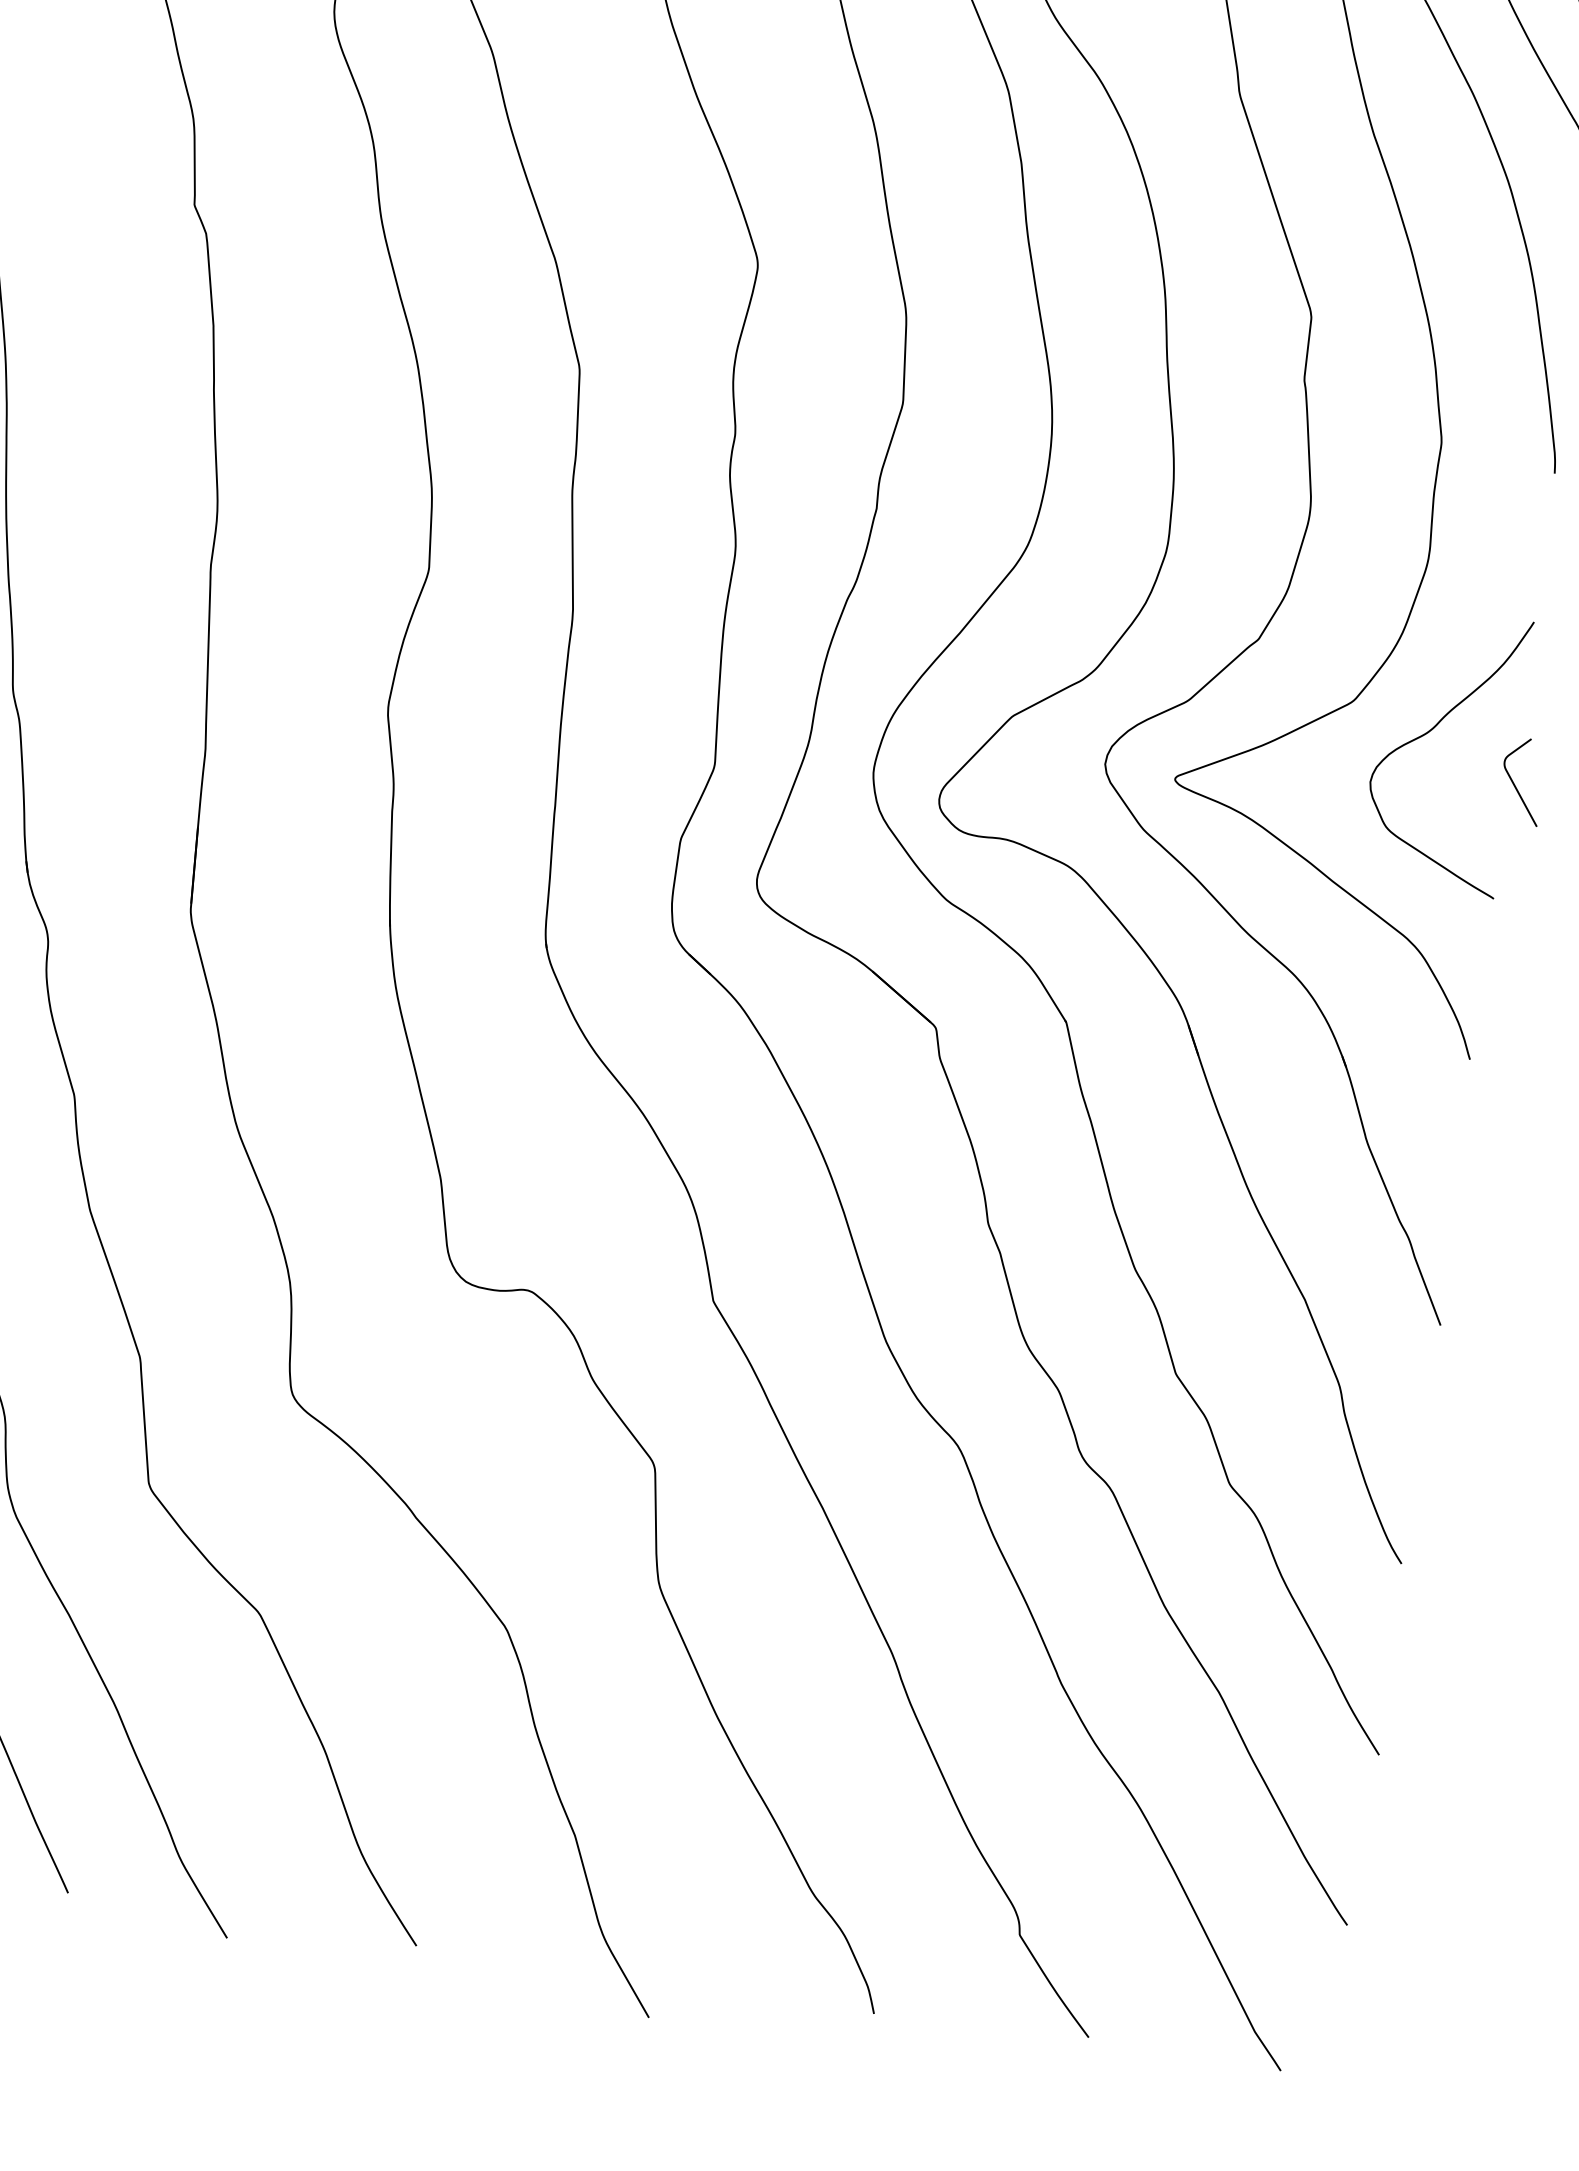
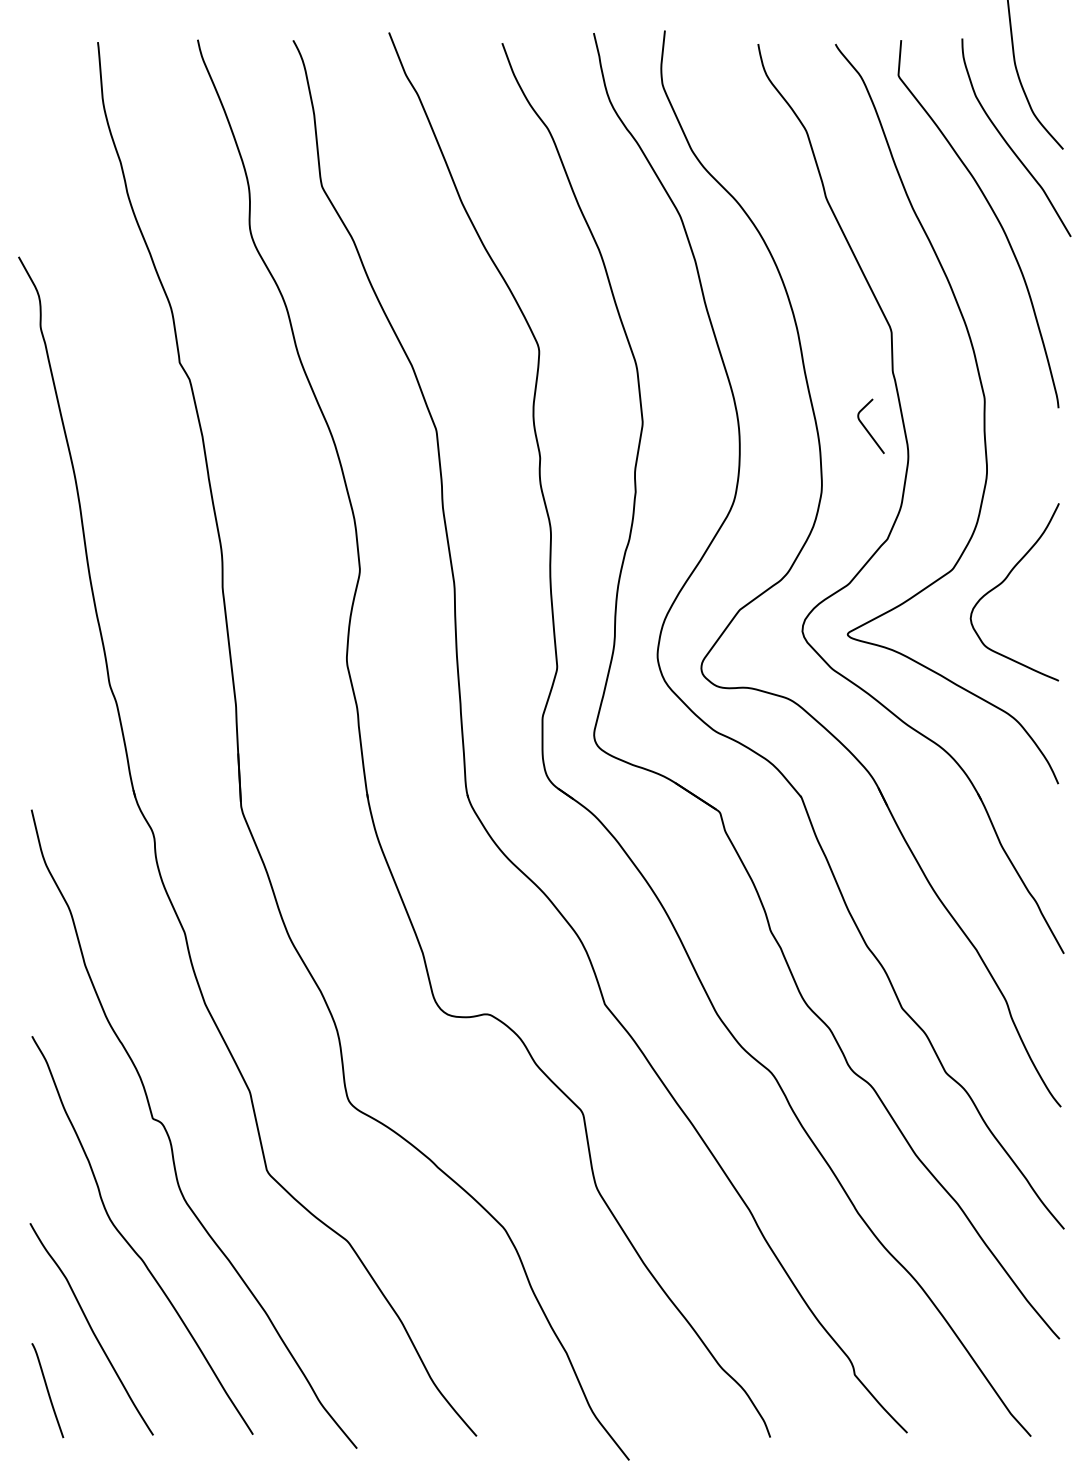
curve: (1514, 783) -> (866, 428), moved

